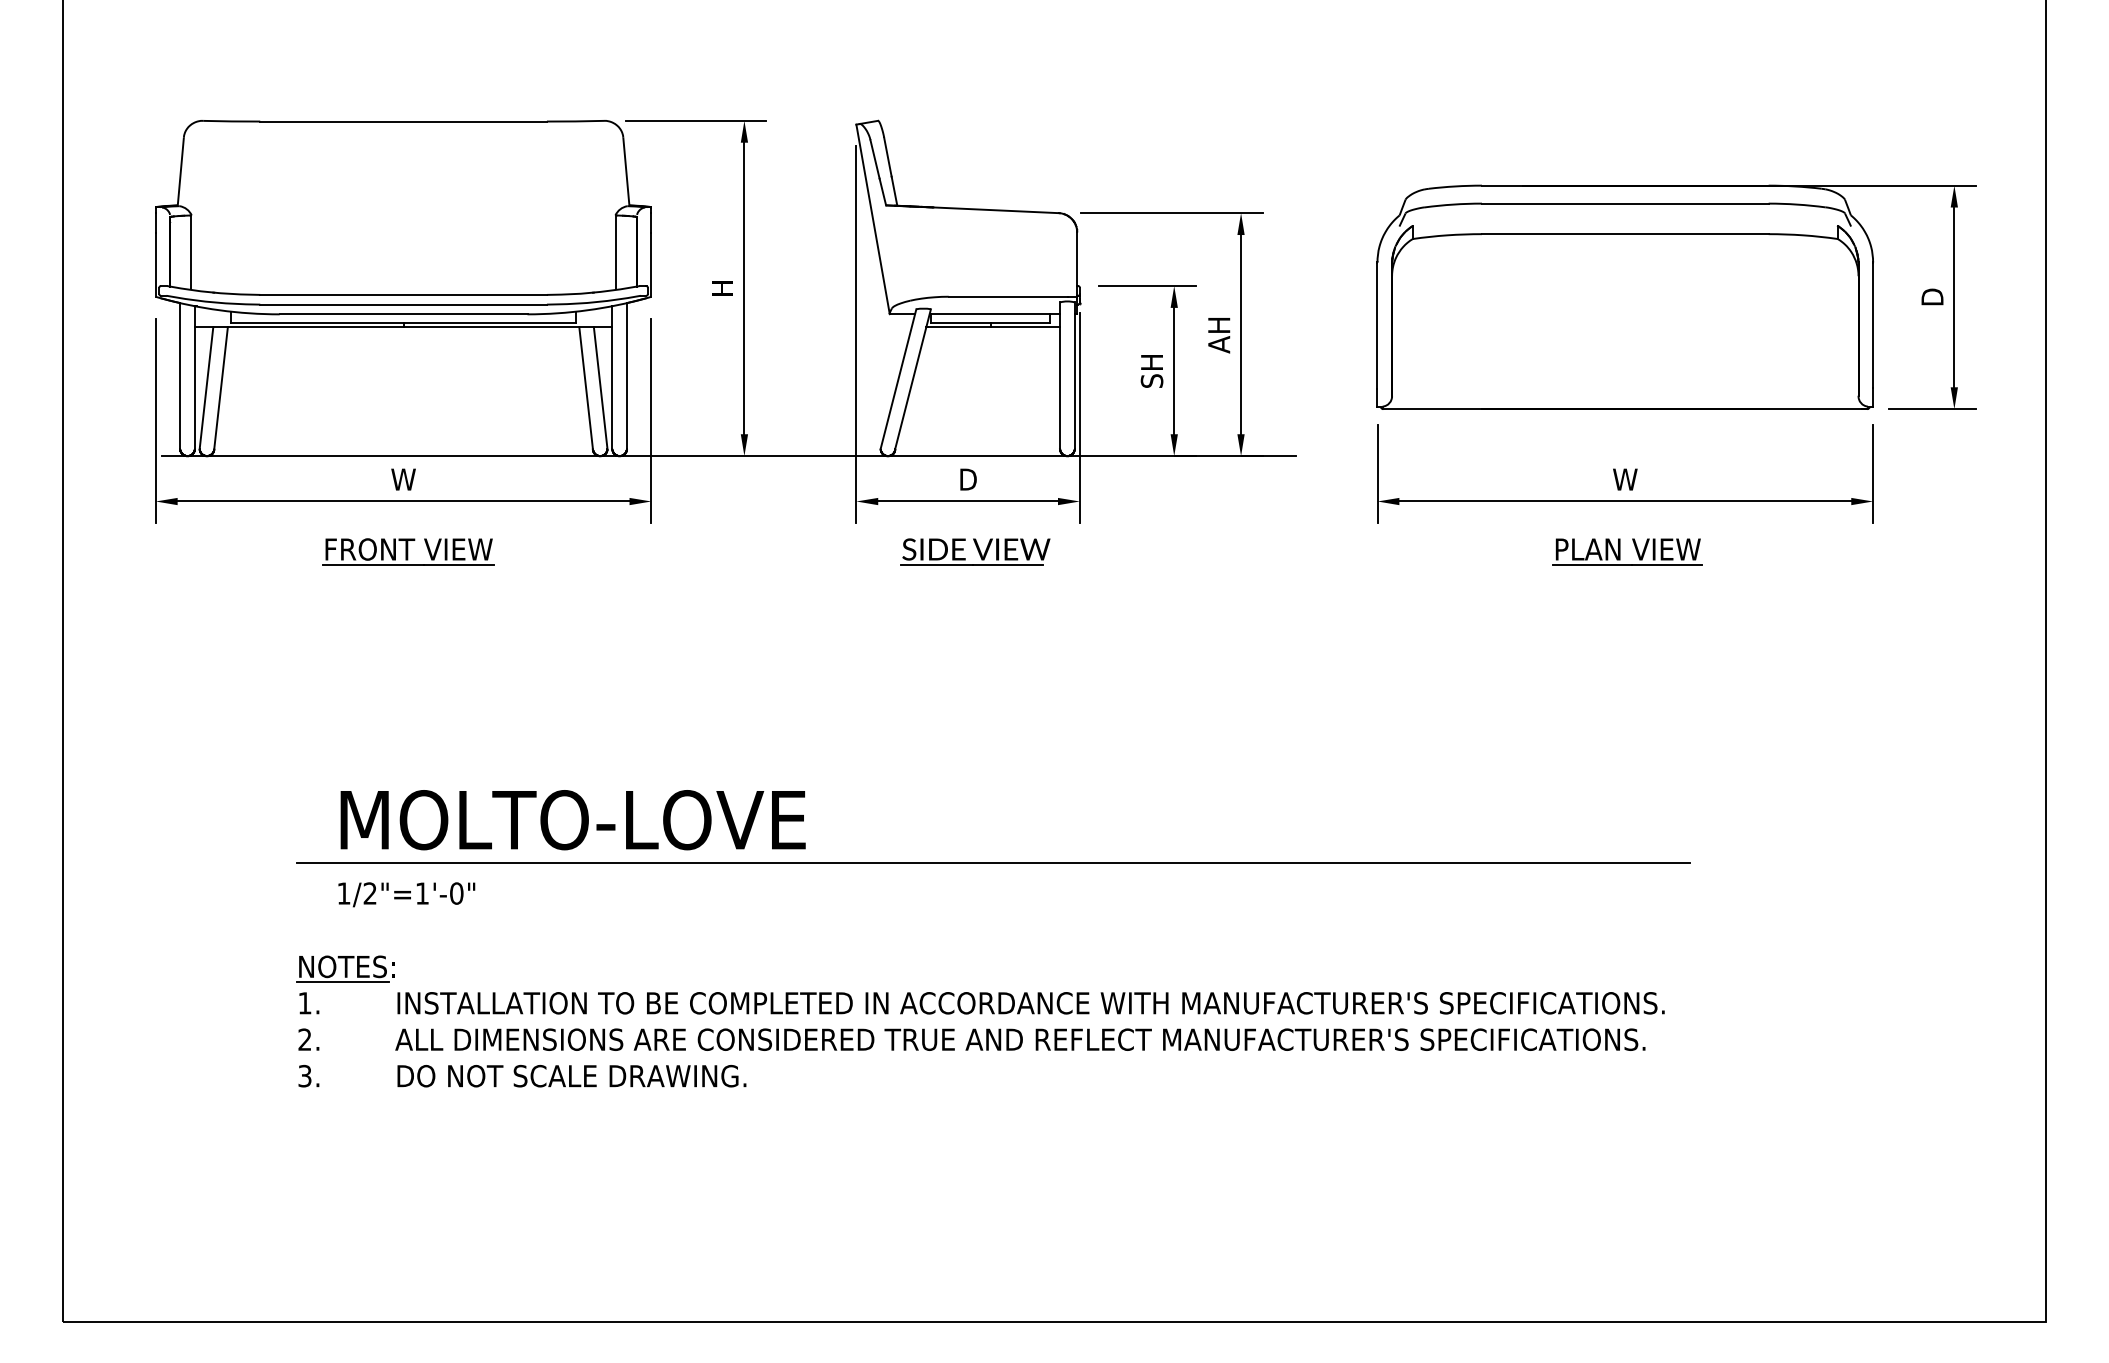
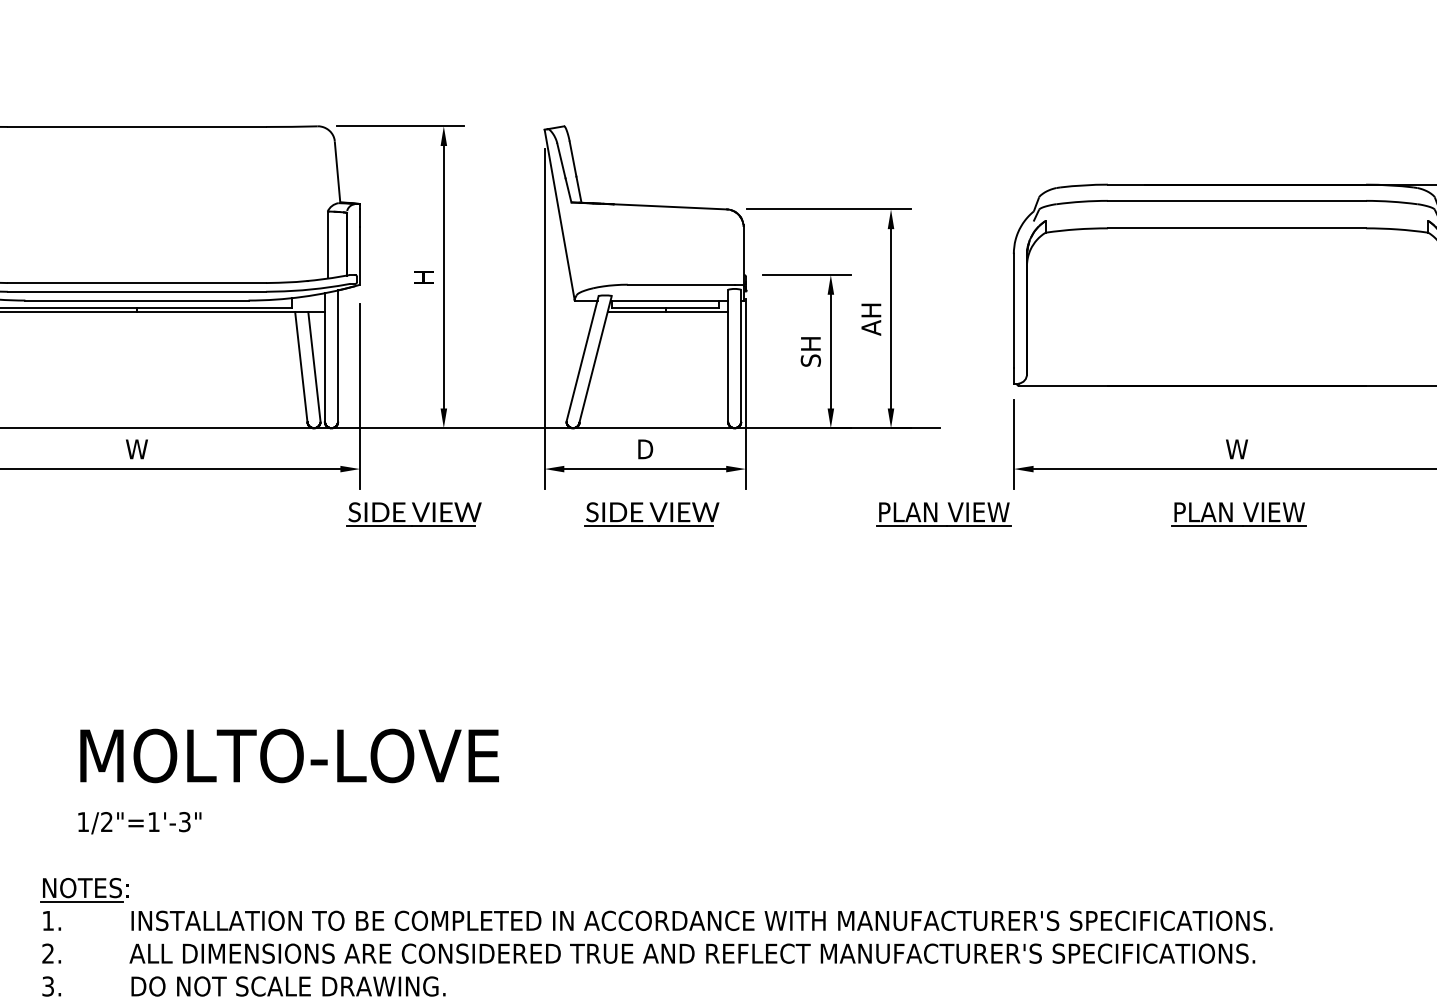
part: (408, 551) -> (141, 514), removed
part: (711, 551) -> (414, 514), added
part: (1292, 551) -> (937, 514), added
line: (992, 862) -> (667, 794), removed
text: (456, 893) -> (184, 822), 1/2"=1'-0" -> 1/2"=1'-3"

